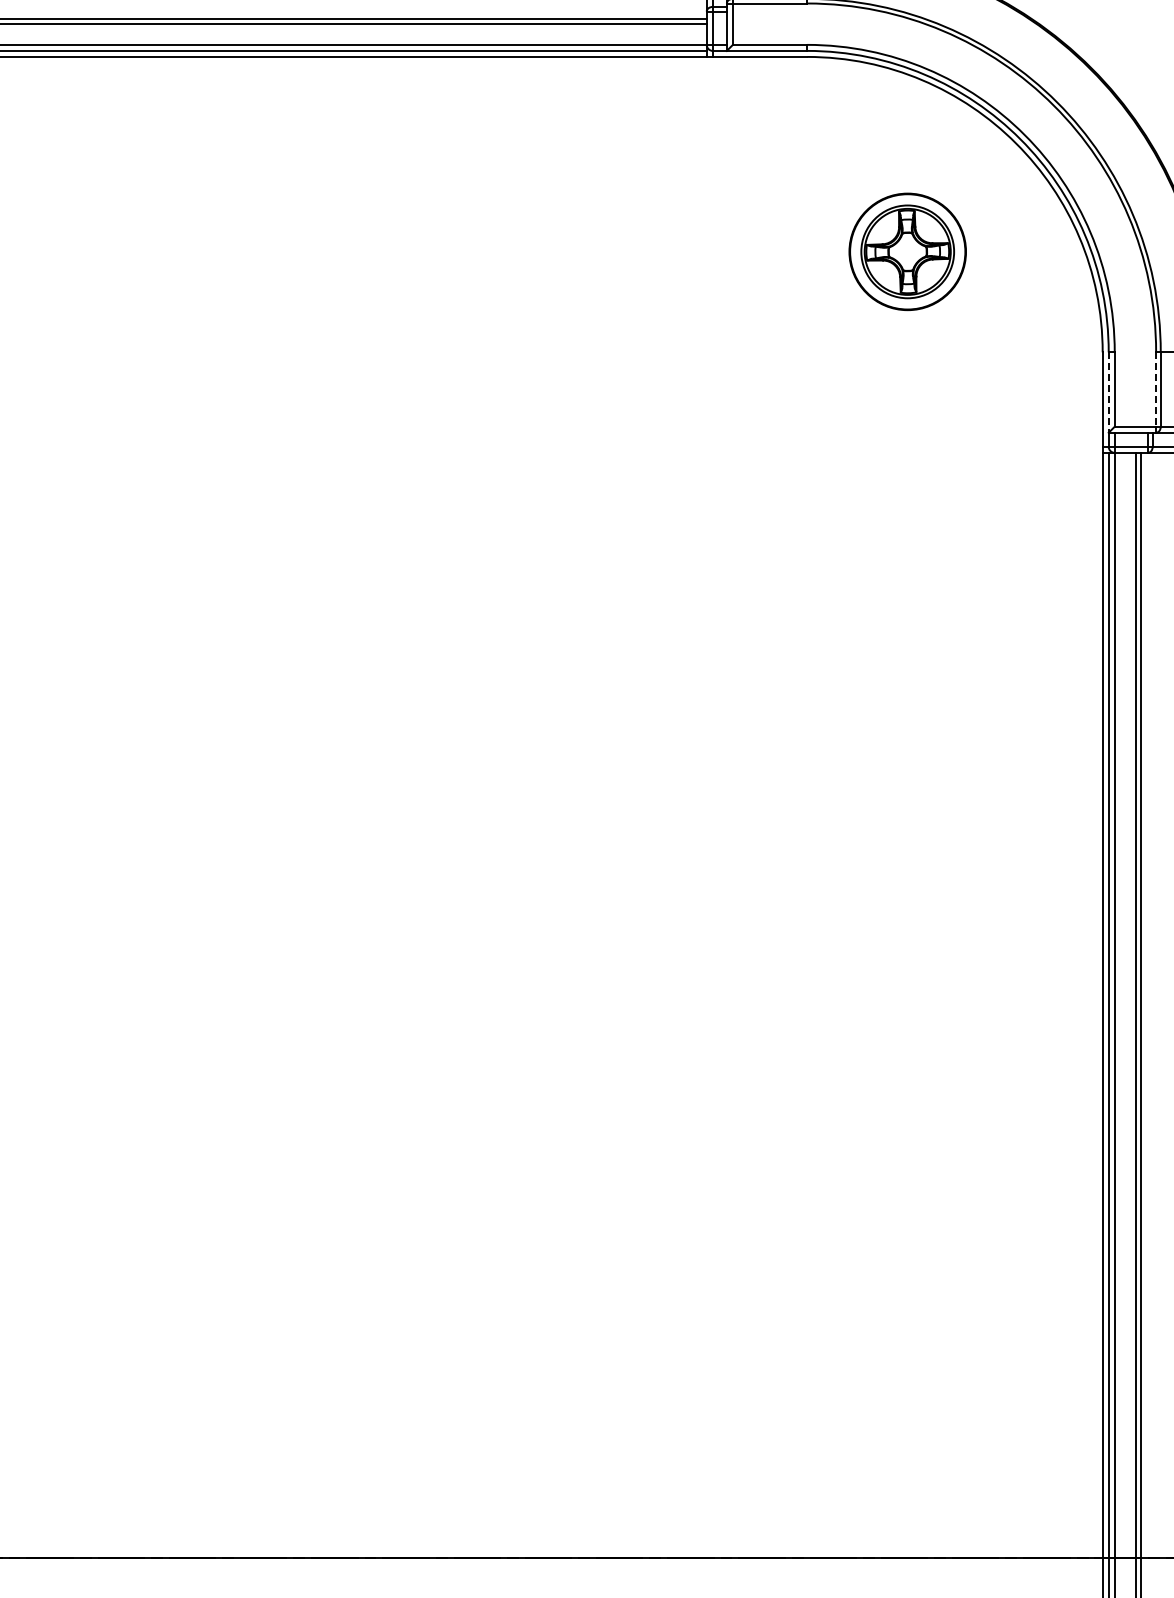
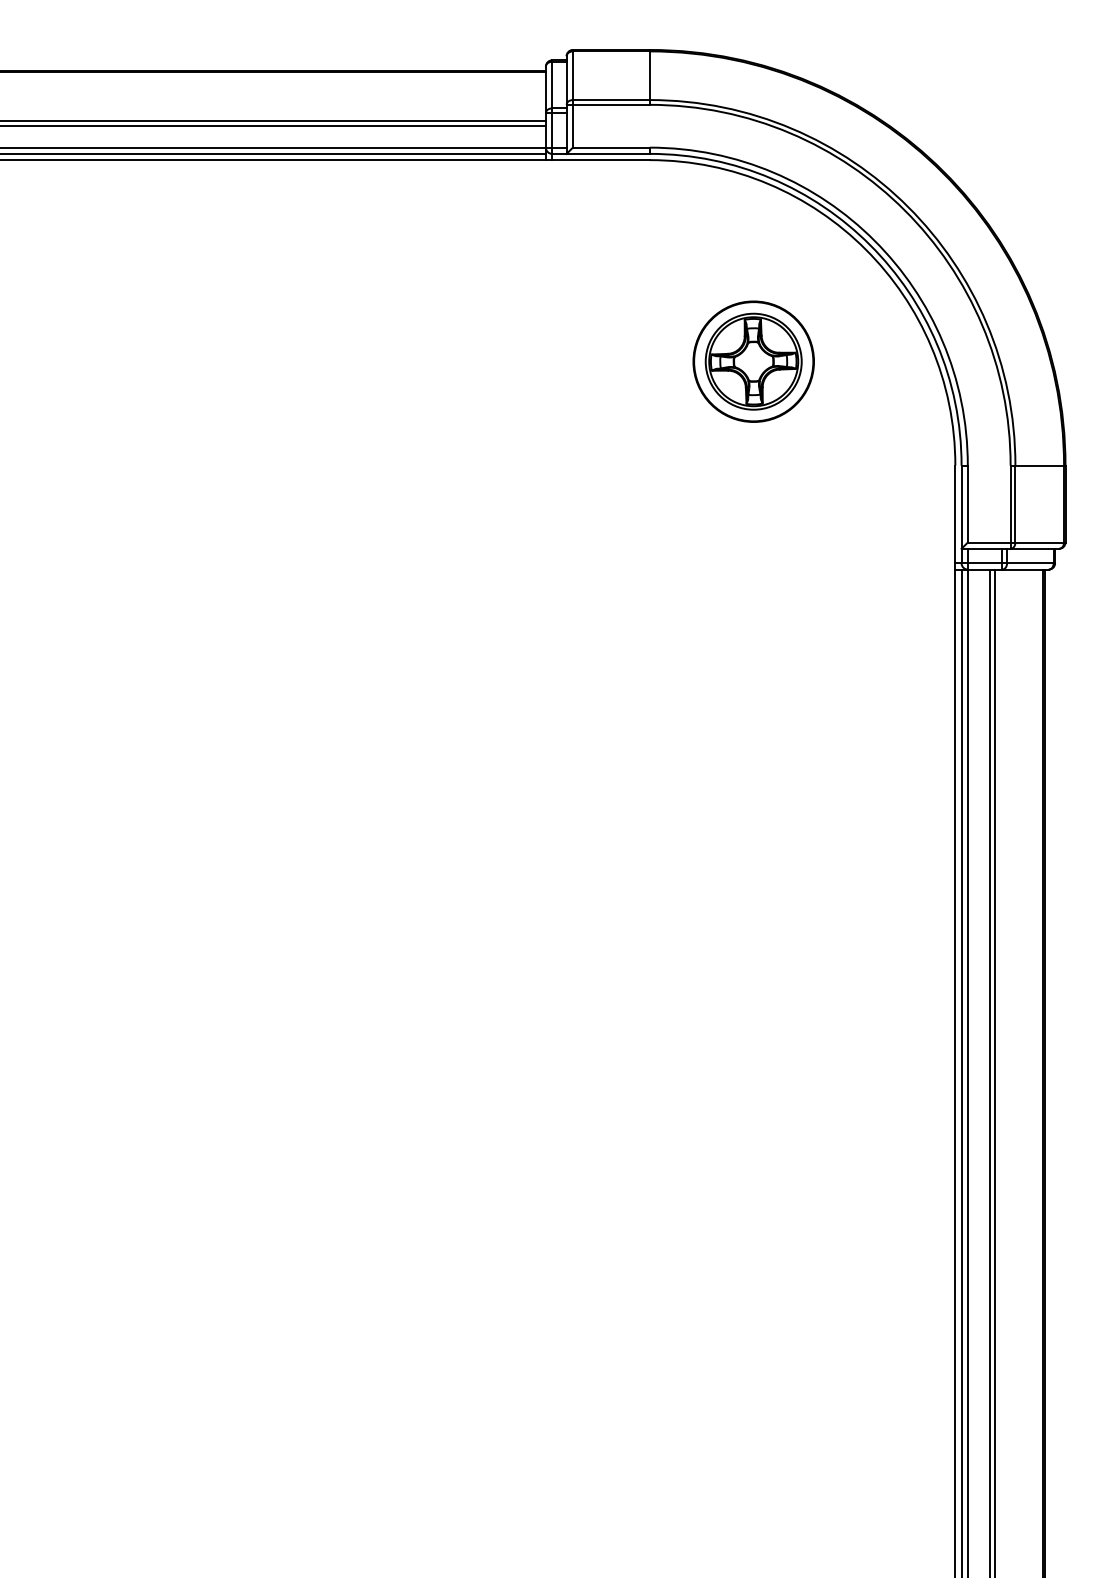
line: (1156, 390) -> (1011, 505), dashed -> solid
line: (1108, 393) -> (961, 508), dashed -> solid

